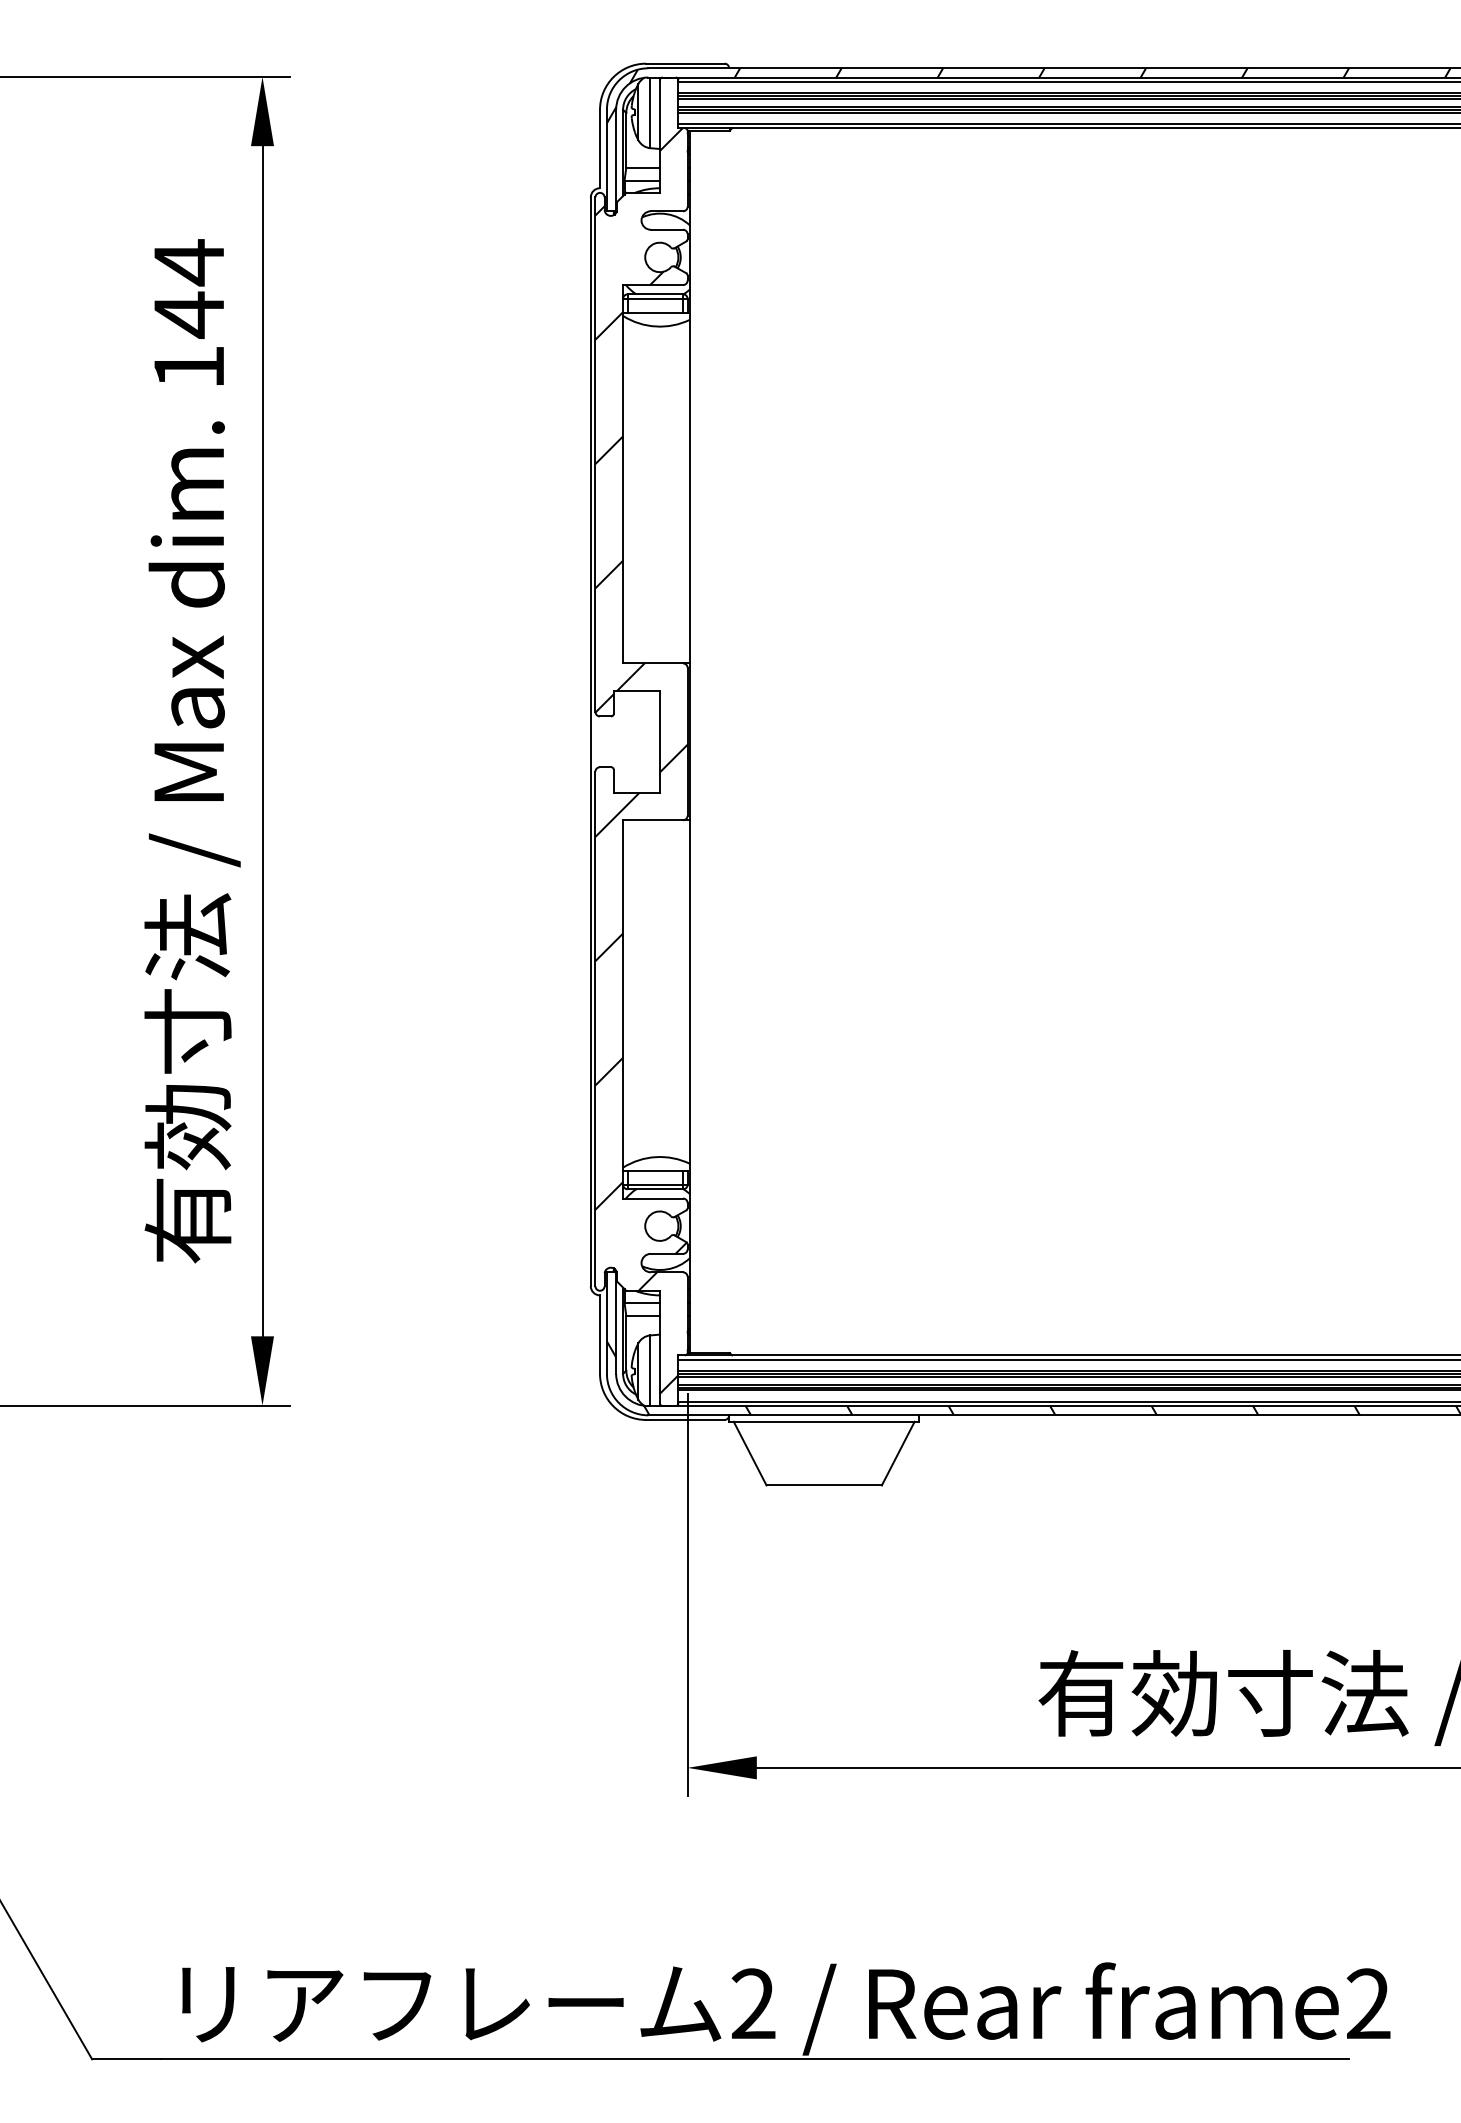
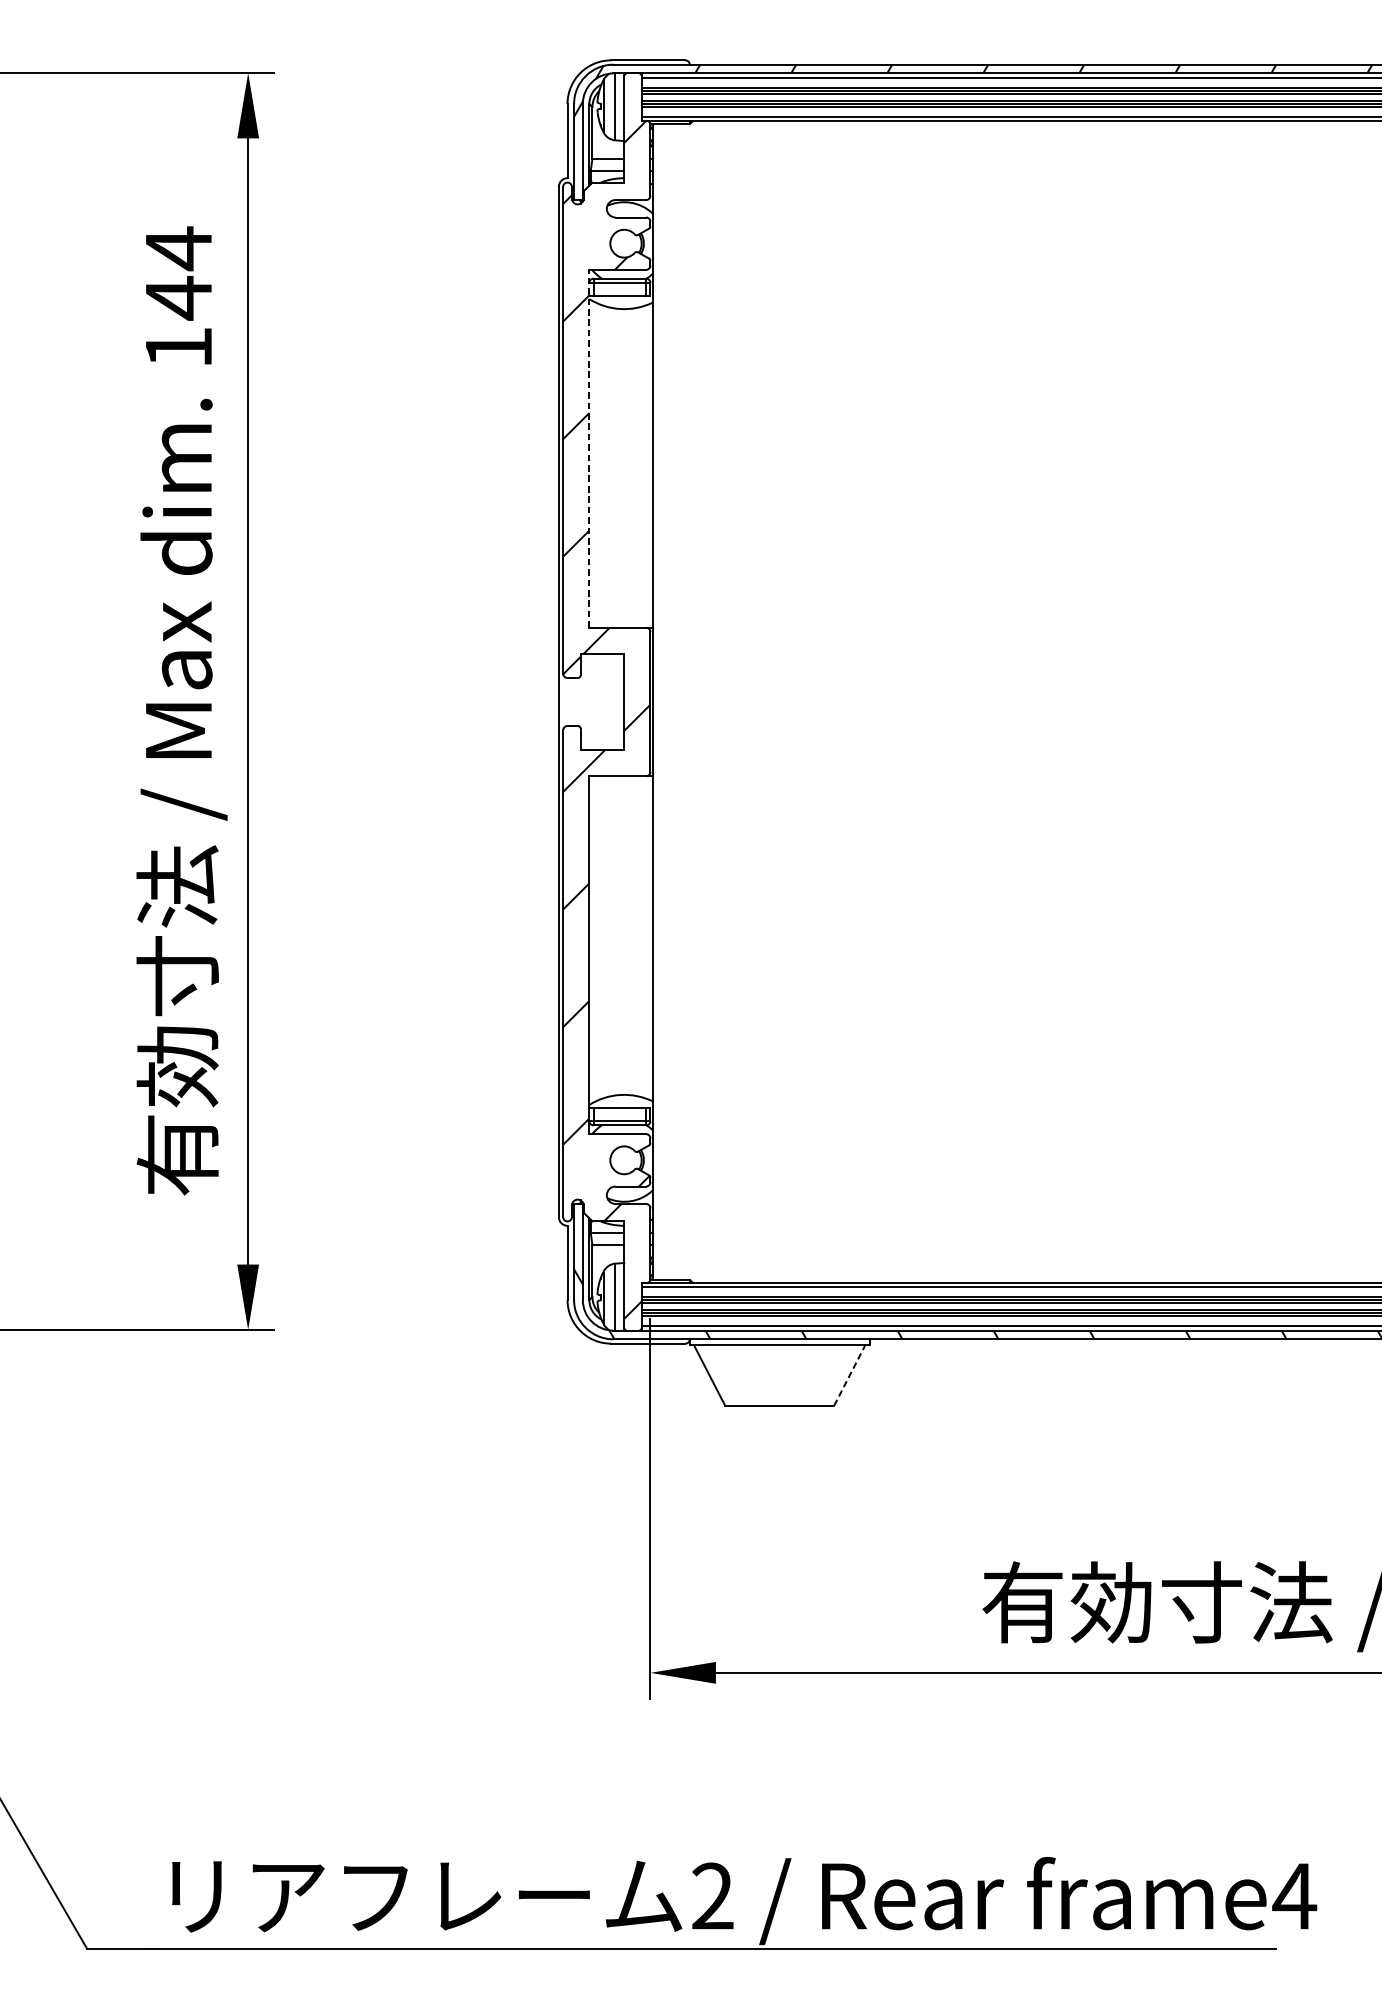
line: (623, 473) -> (589, 448), solid -> dashed
line: (898, 1453) -> (849, 1375), solid -> dashed
text: (1368, 2003) -> (1294, 1895), frame2 -> frame4

